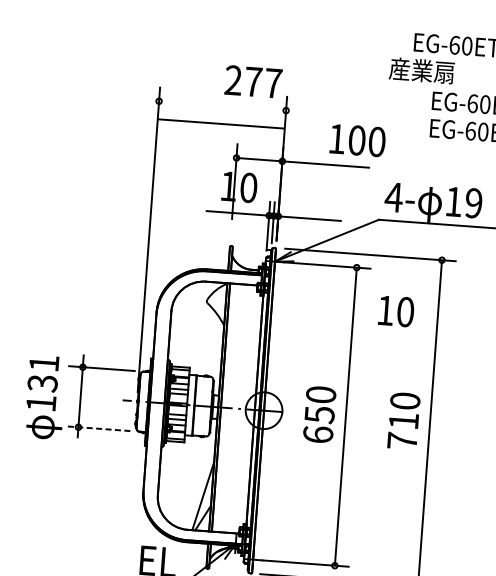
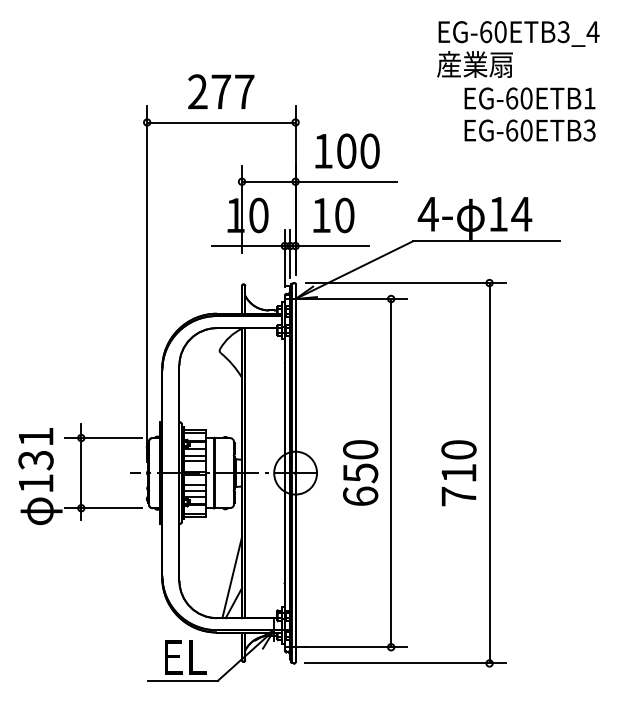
text: (421, 70) -> (474, 64), moved
text: (253, 81) -> (221, 91), moved
line: (221, 123) -> (221, 122), moved
text: (357, 139) -> (347, 150), moved
text: (473, 202) -> (521, 213), 19 -> 14
text: (396, 311) -> (333, 215), moved
line: (97, 428) -> (103, 508), dashed -> solid

